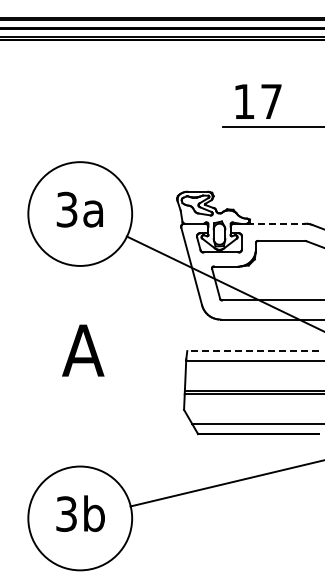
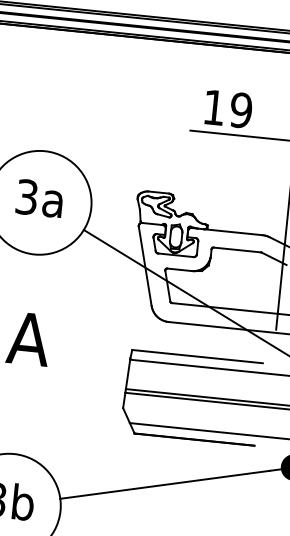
text: (271, 101) -> (241, 110), 17 -> 19
line: (276, 223) -> (233, 232), dashed -> solid
line: (252, 351) -> (197, 356), dashed -> solid

